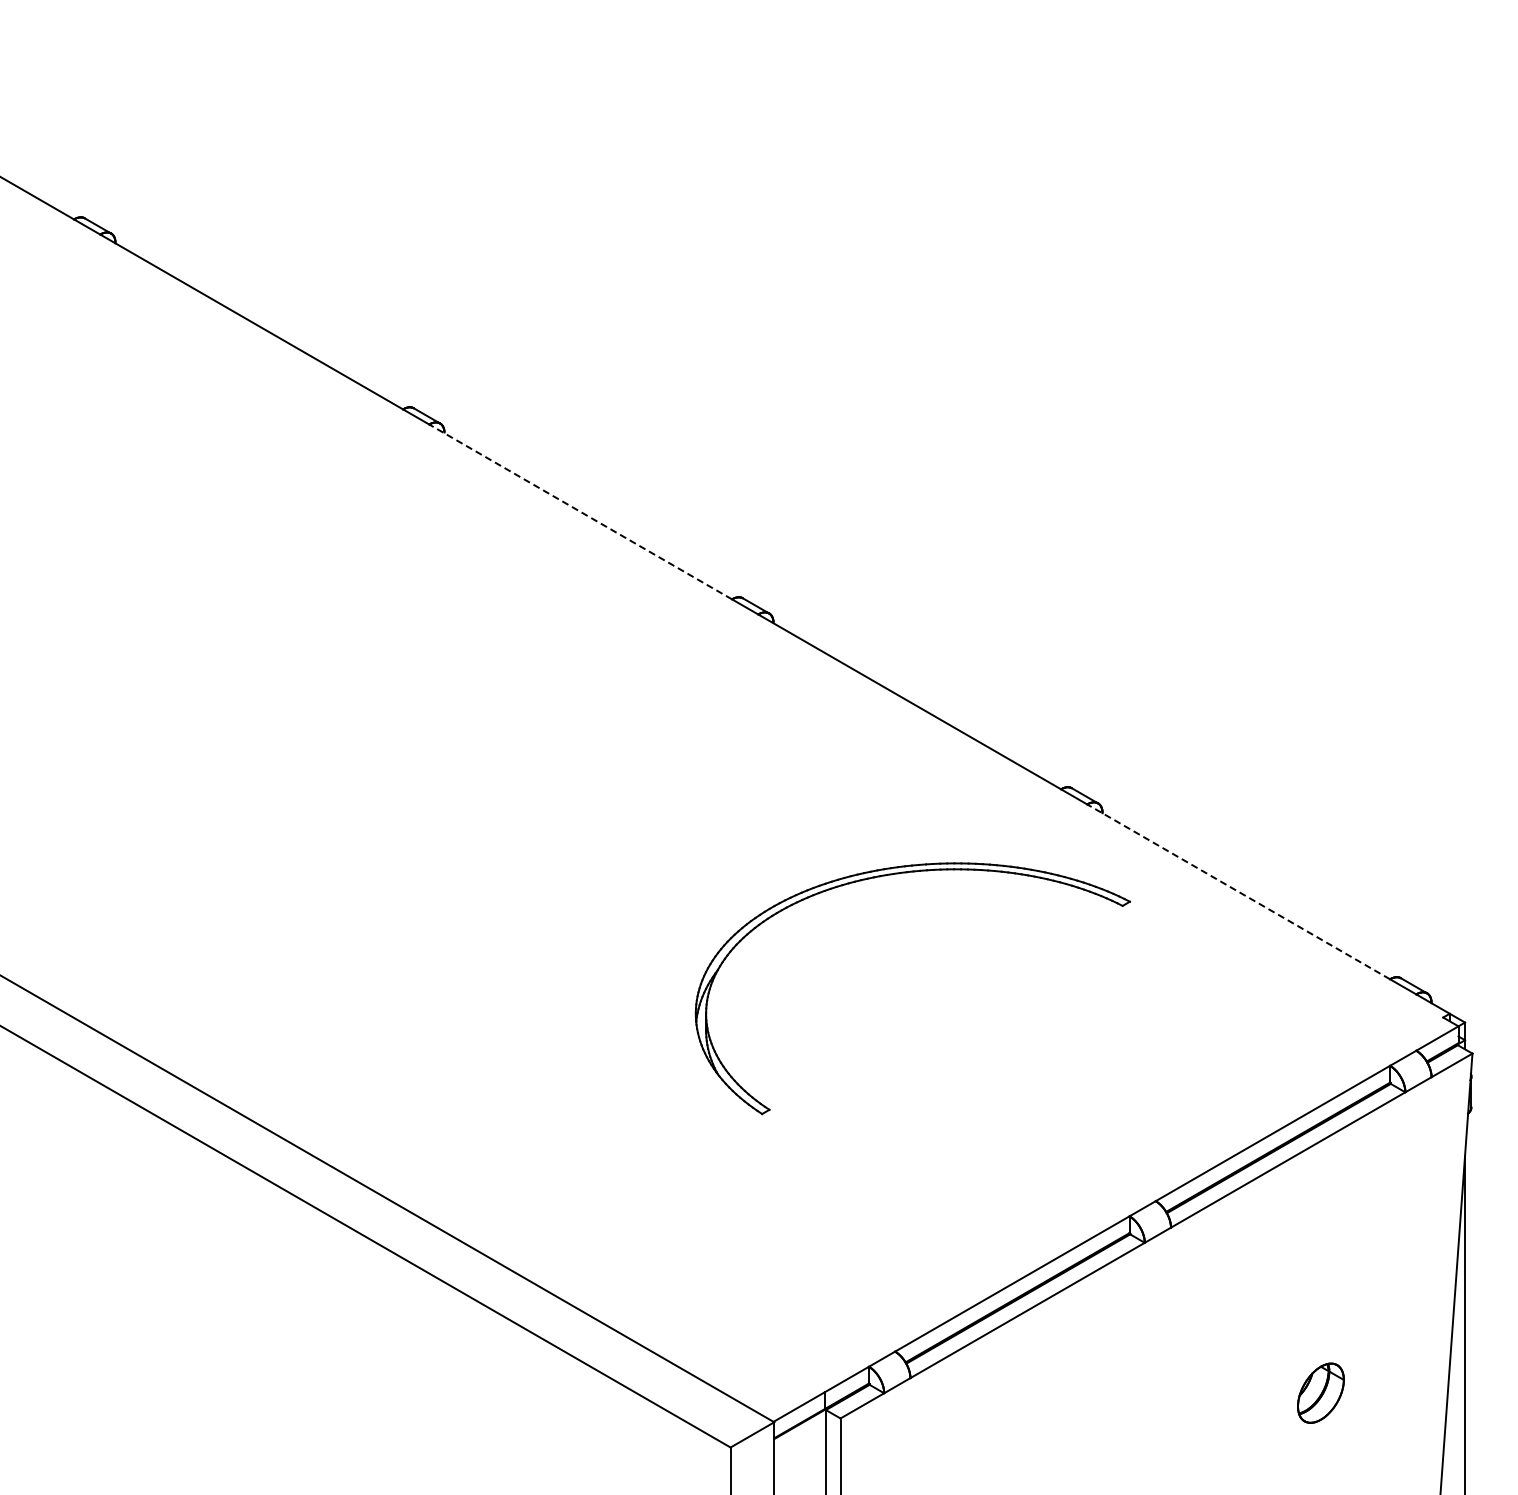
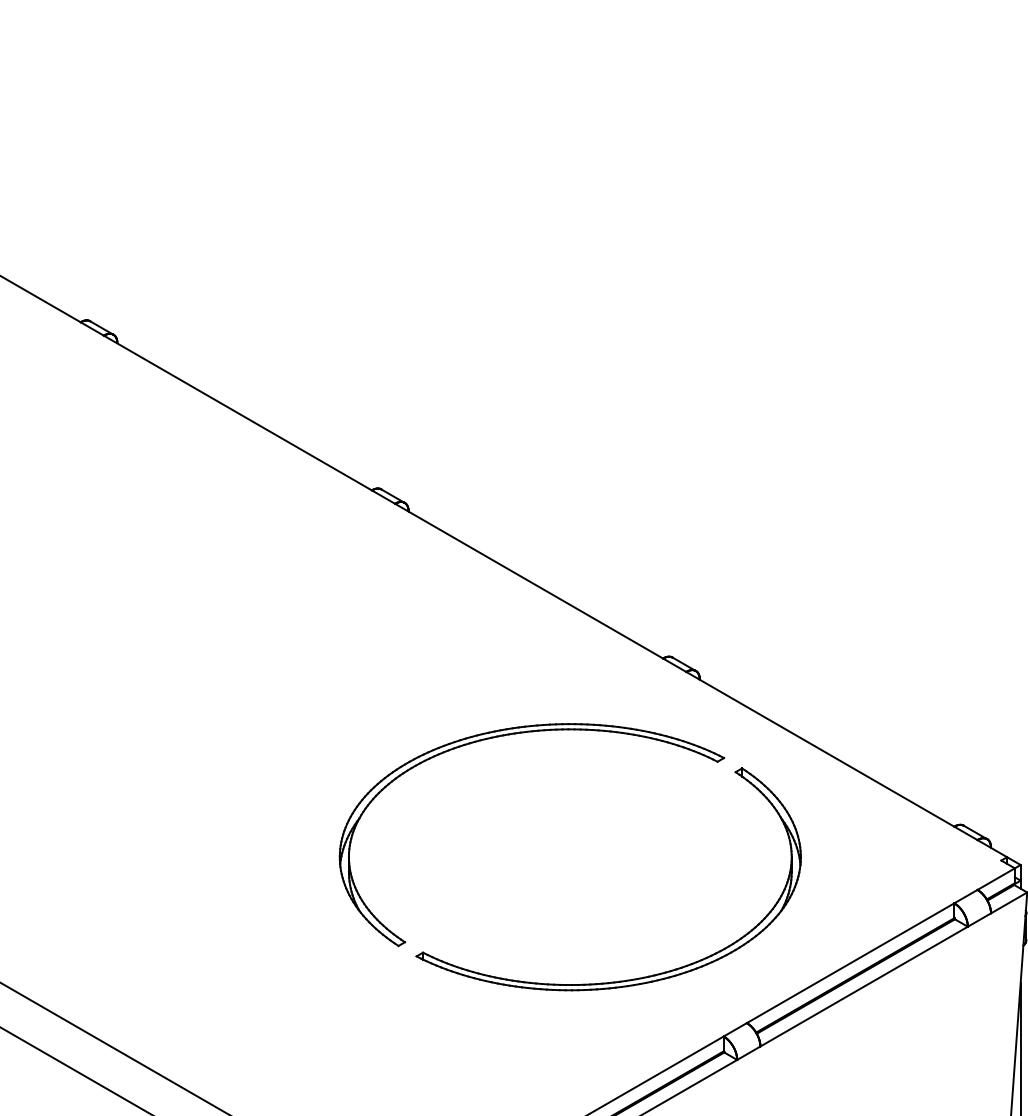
line: (580, 511) -> (237, 412), dashed -> solid
line: (1238, 891) -> (820, 748), dashed -> solid
part: (1017, 1152) -> (624, 980), added

